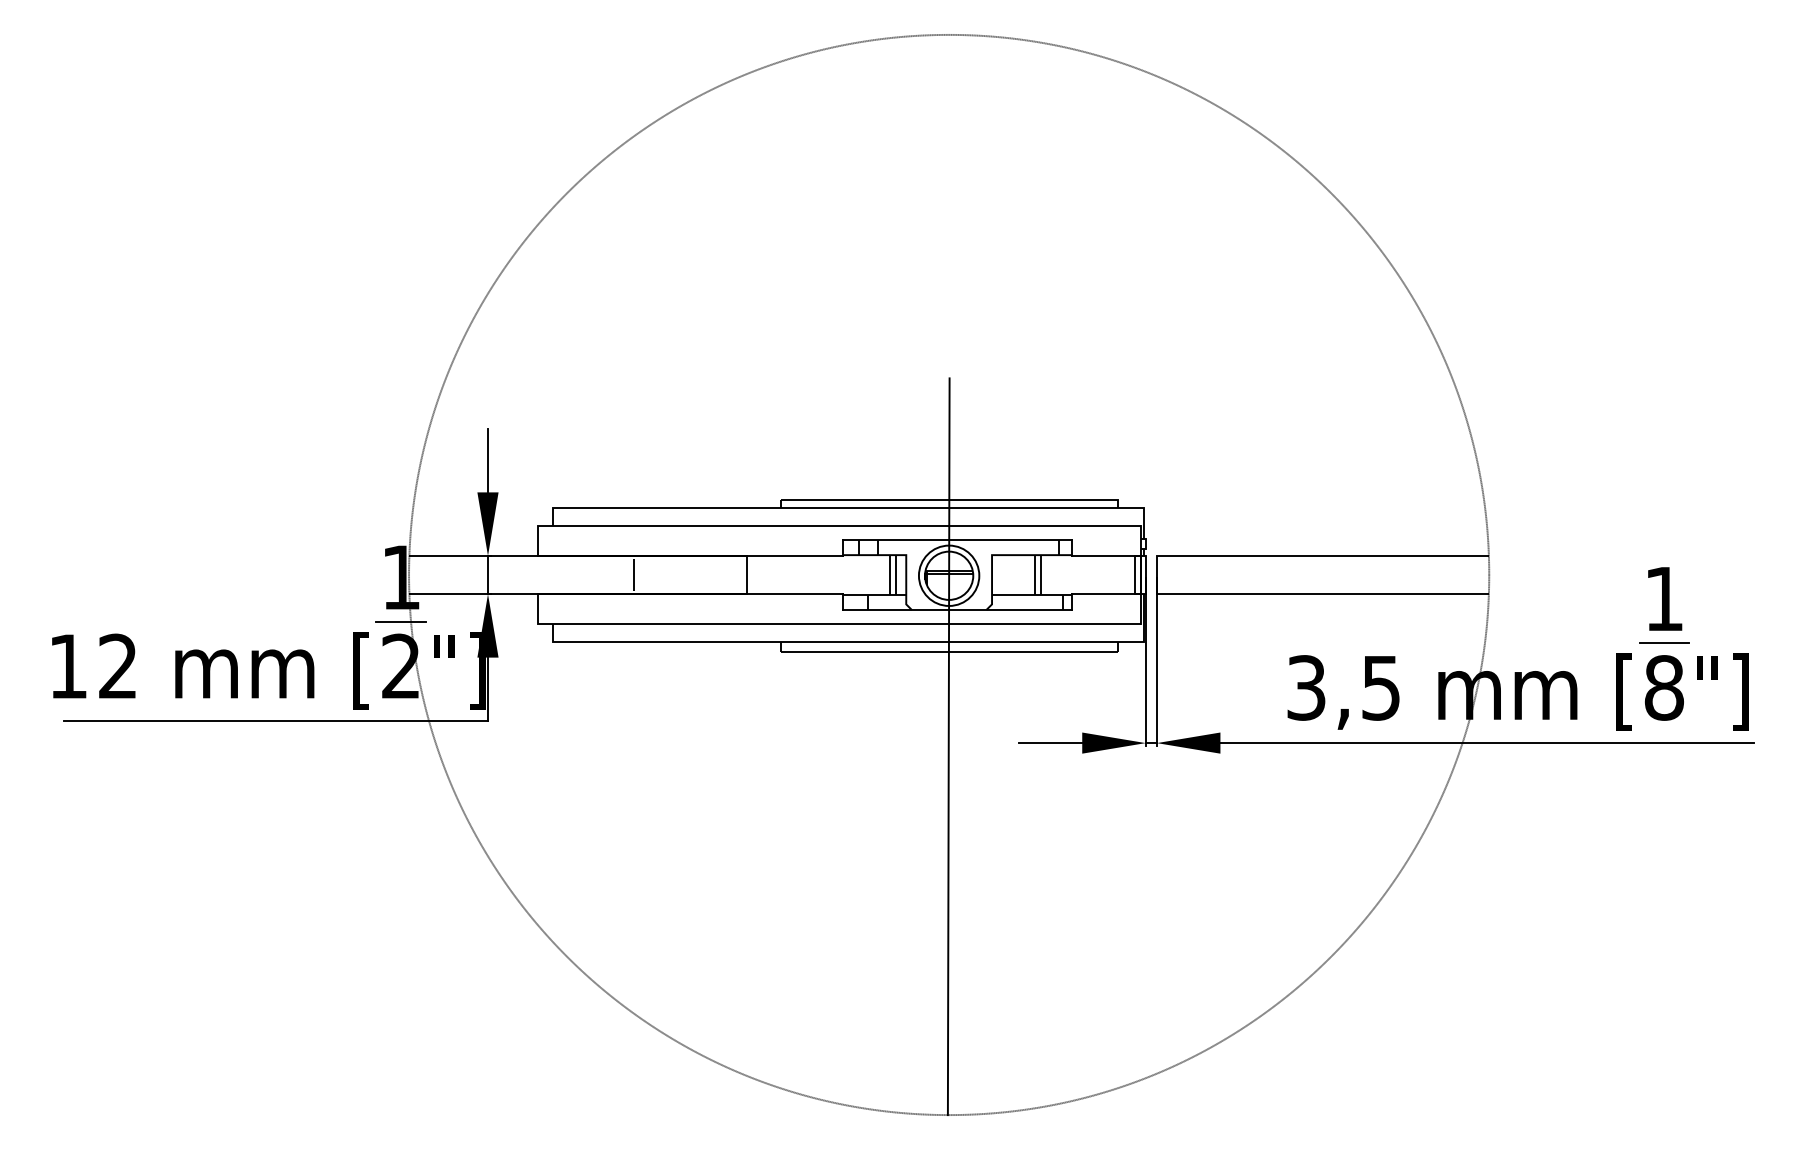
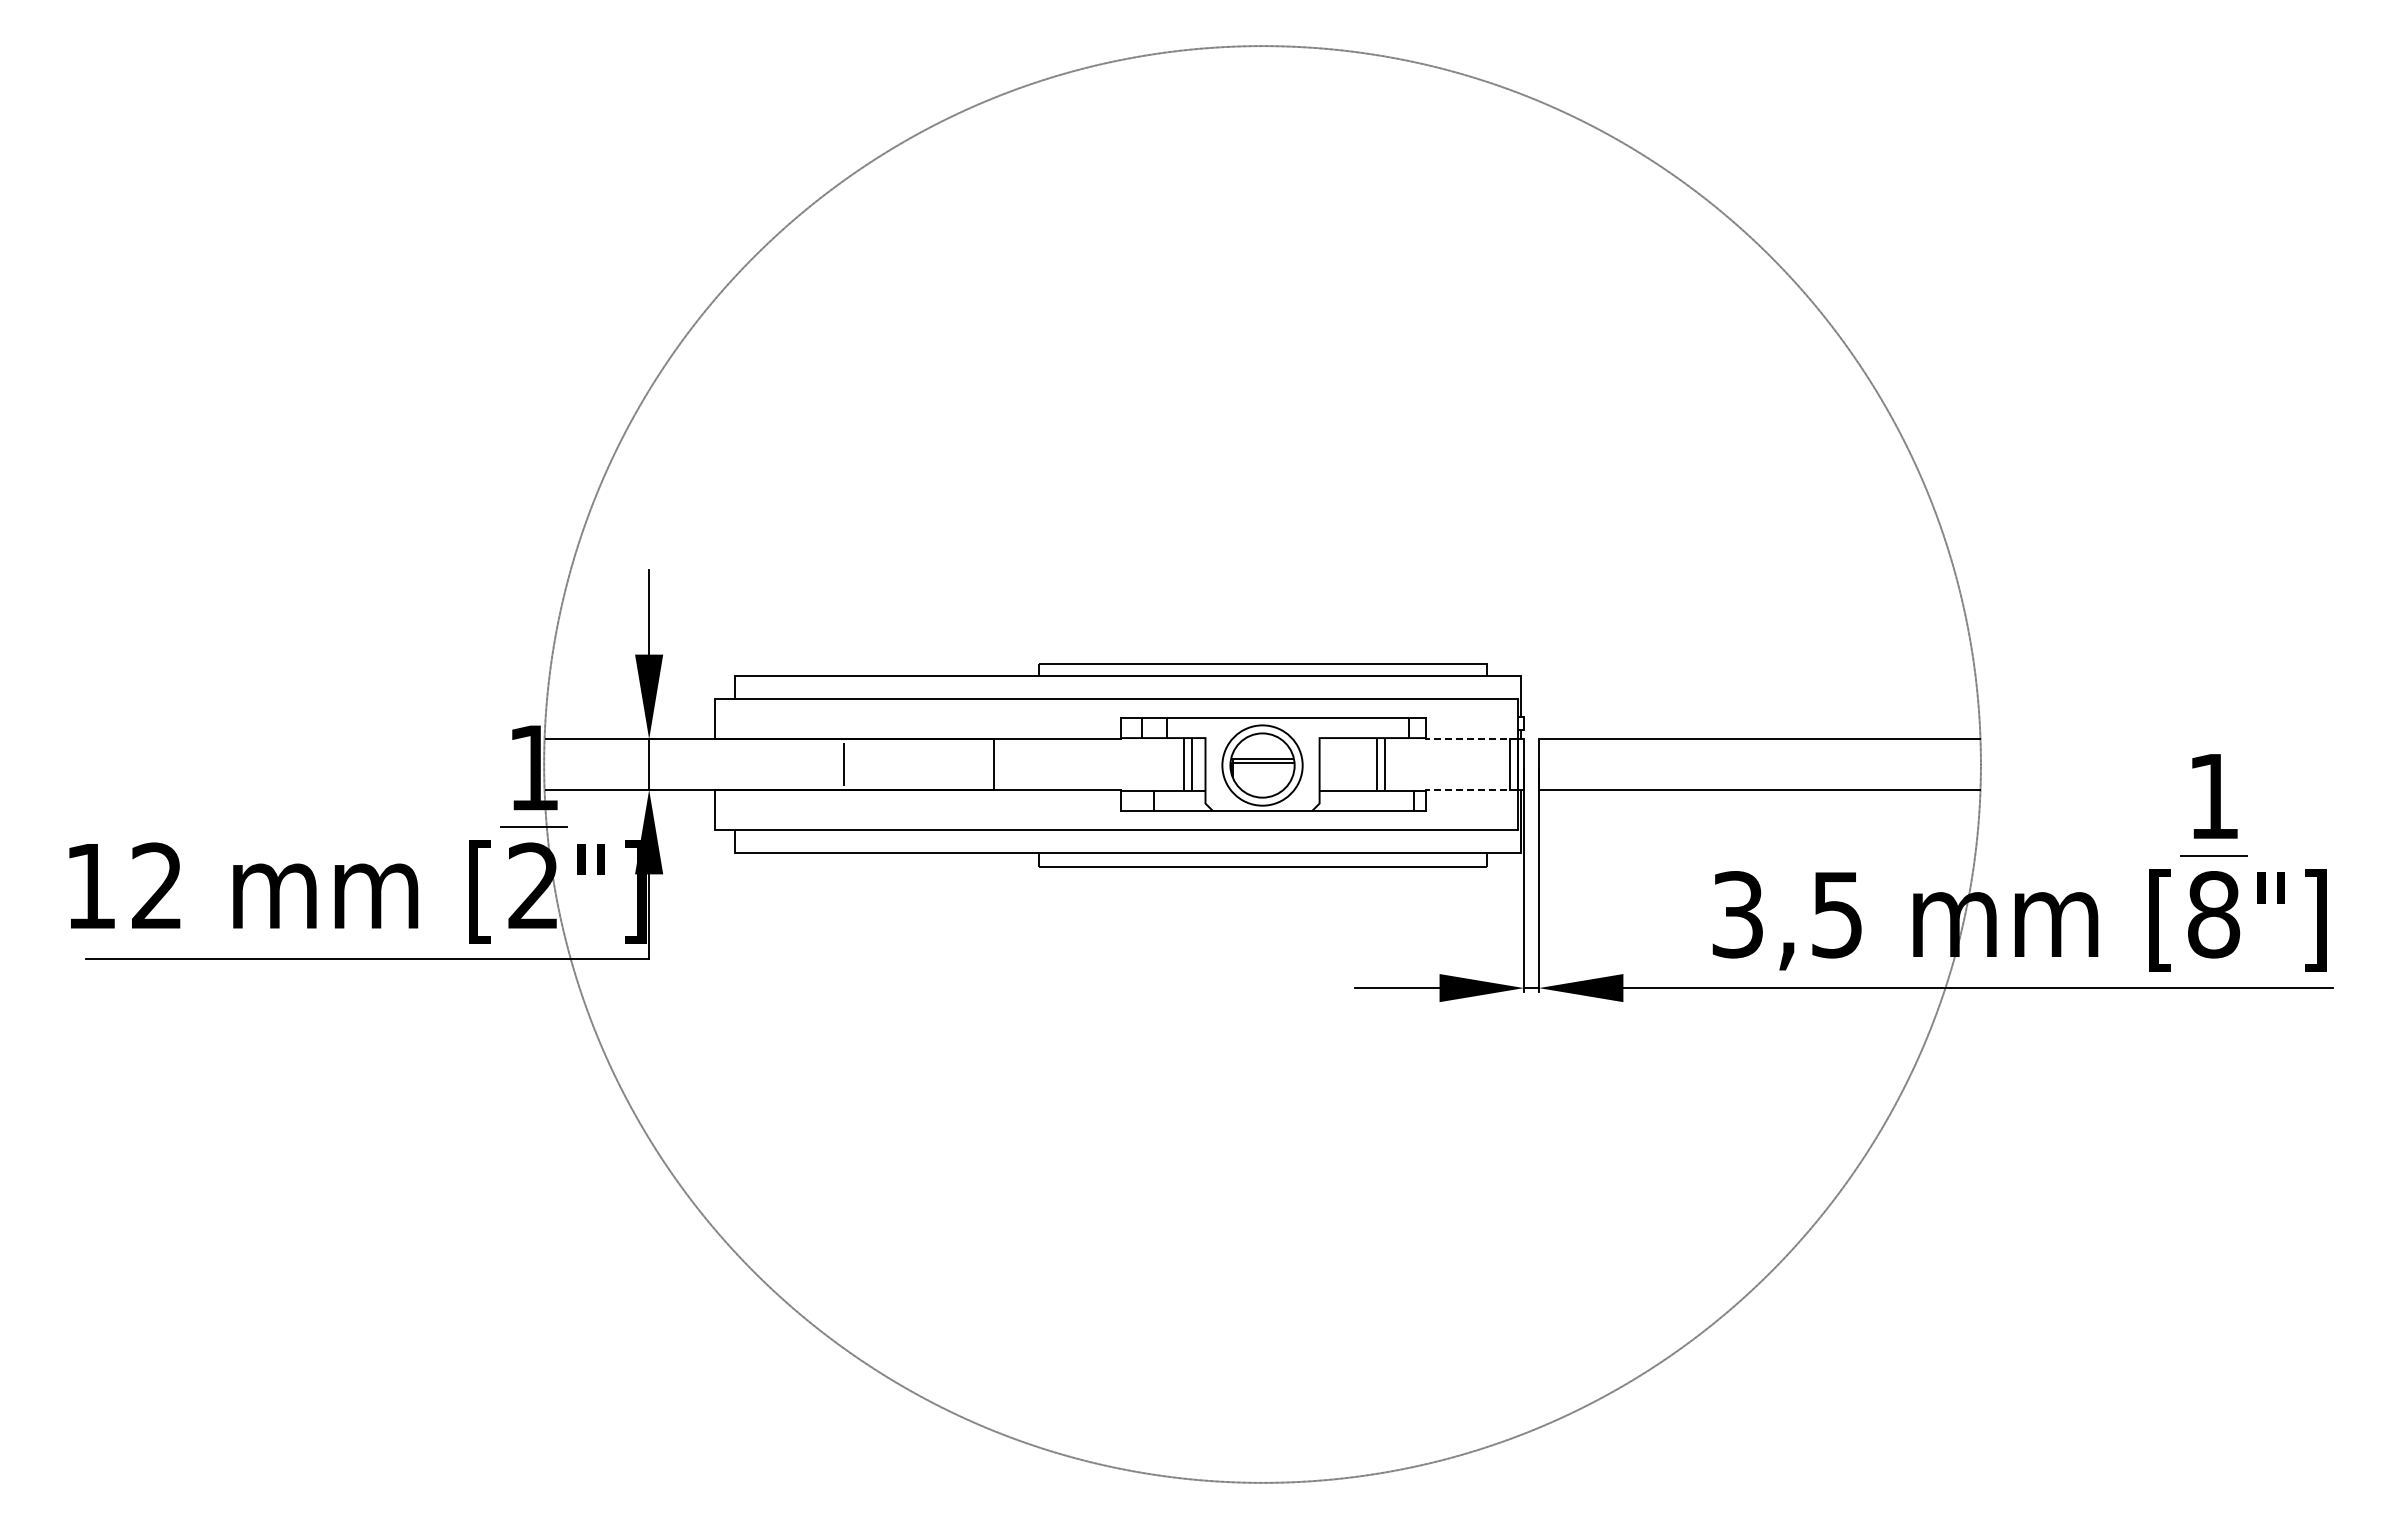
line: (1106, 556) -> (1471, 739), solid -> dashed
line: (1106, 593) -> (1471, 789), solid -> dashed
line: (948, 746) -> (1261, 992), removed

